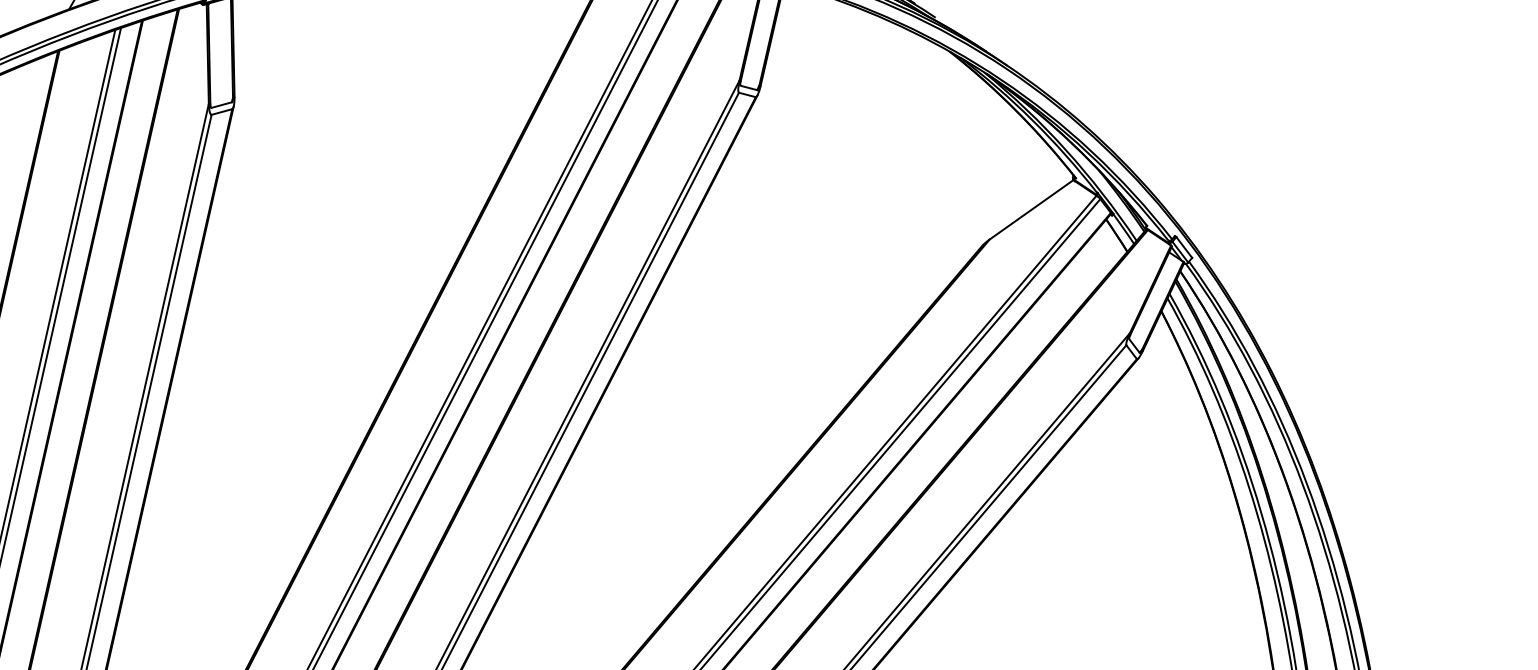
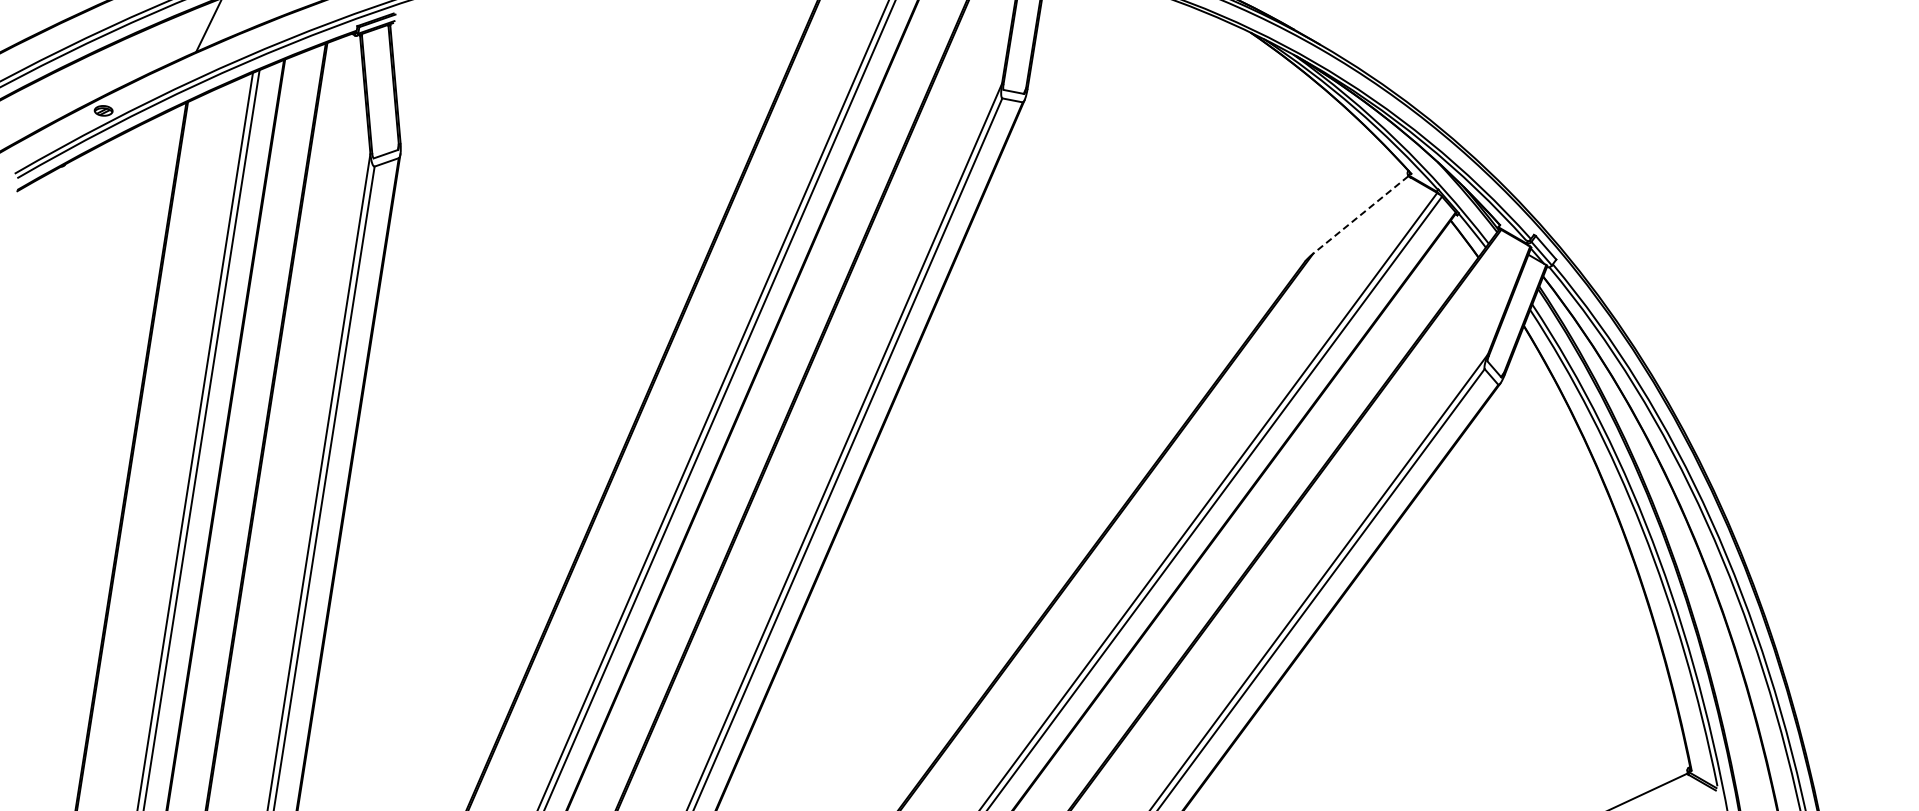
line: (1031, 210) -> (1360, 215), solid -> dashed

